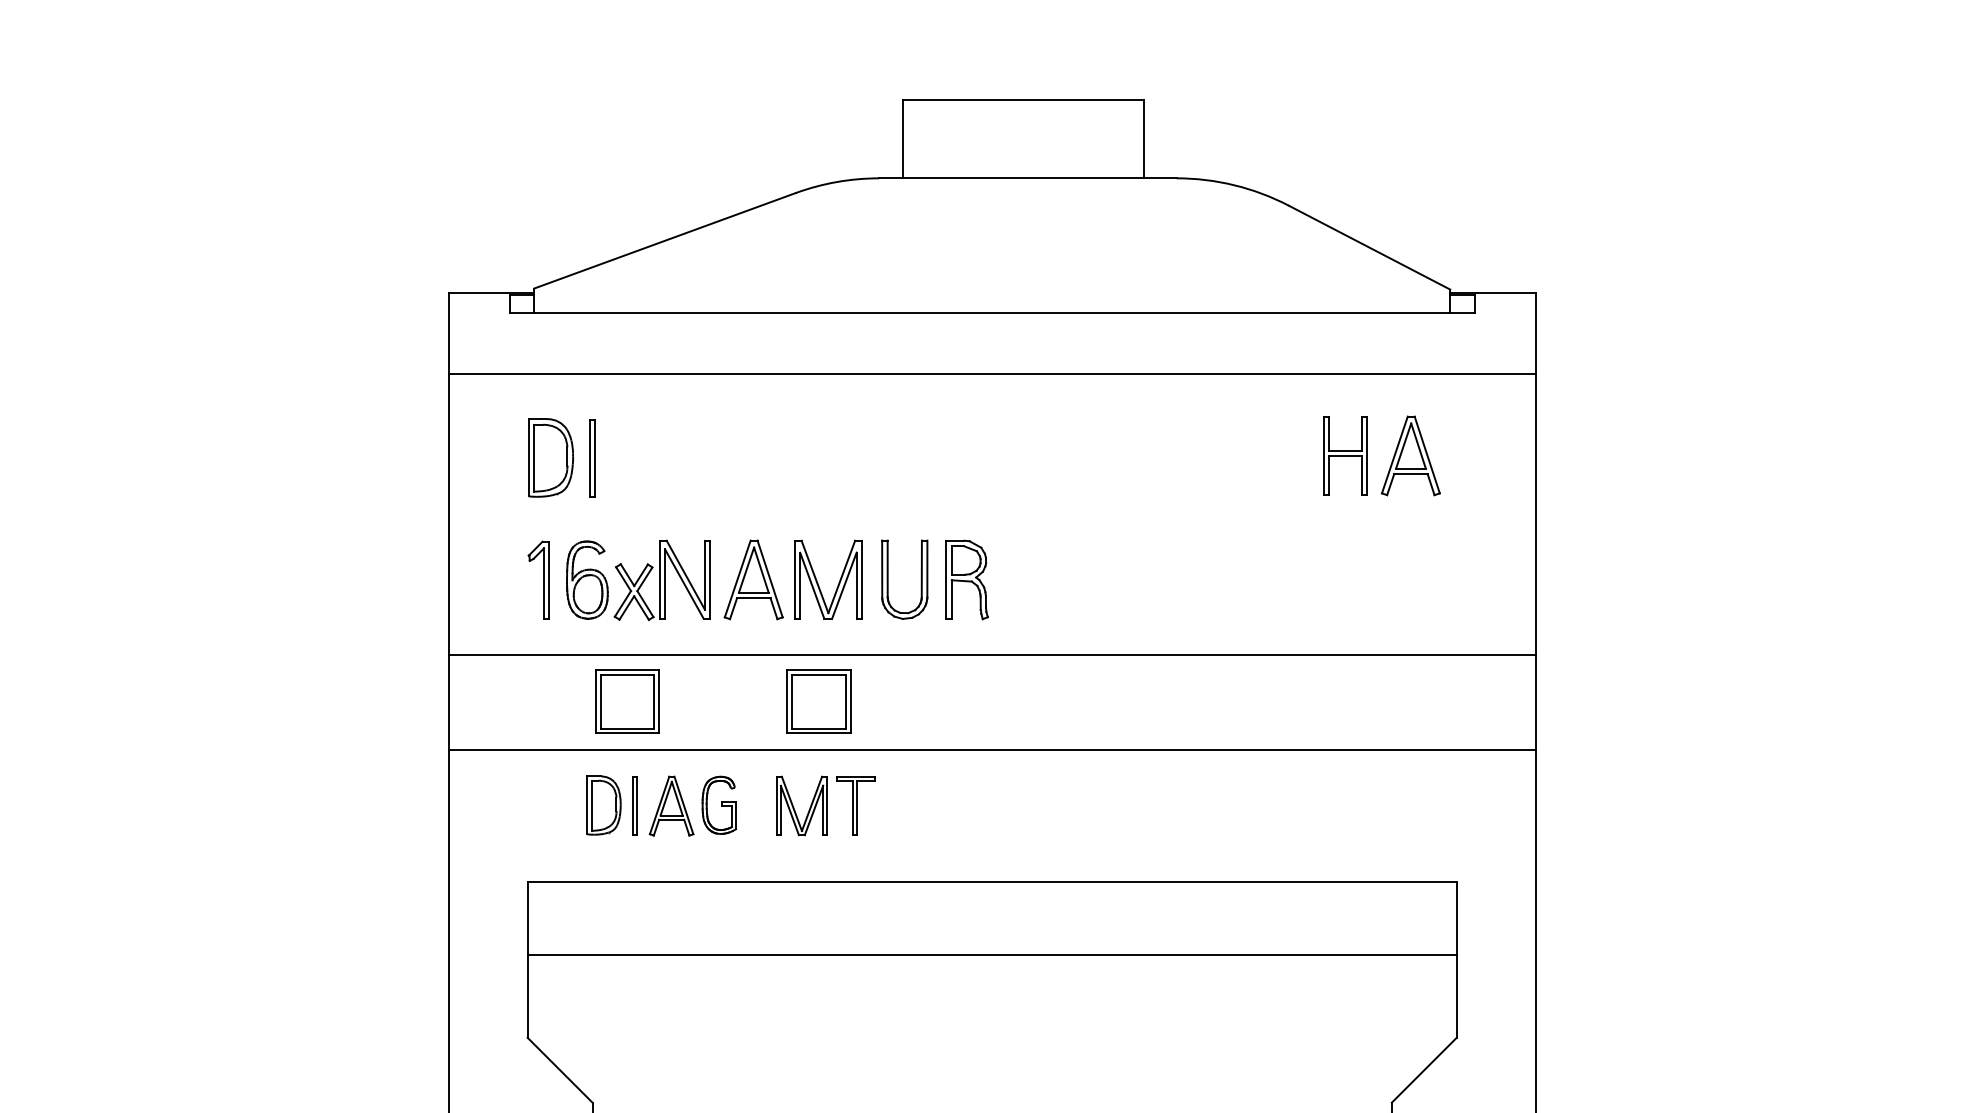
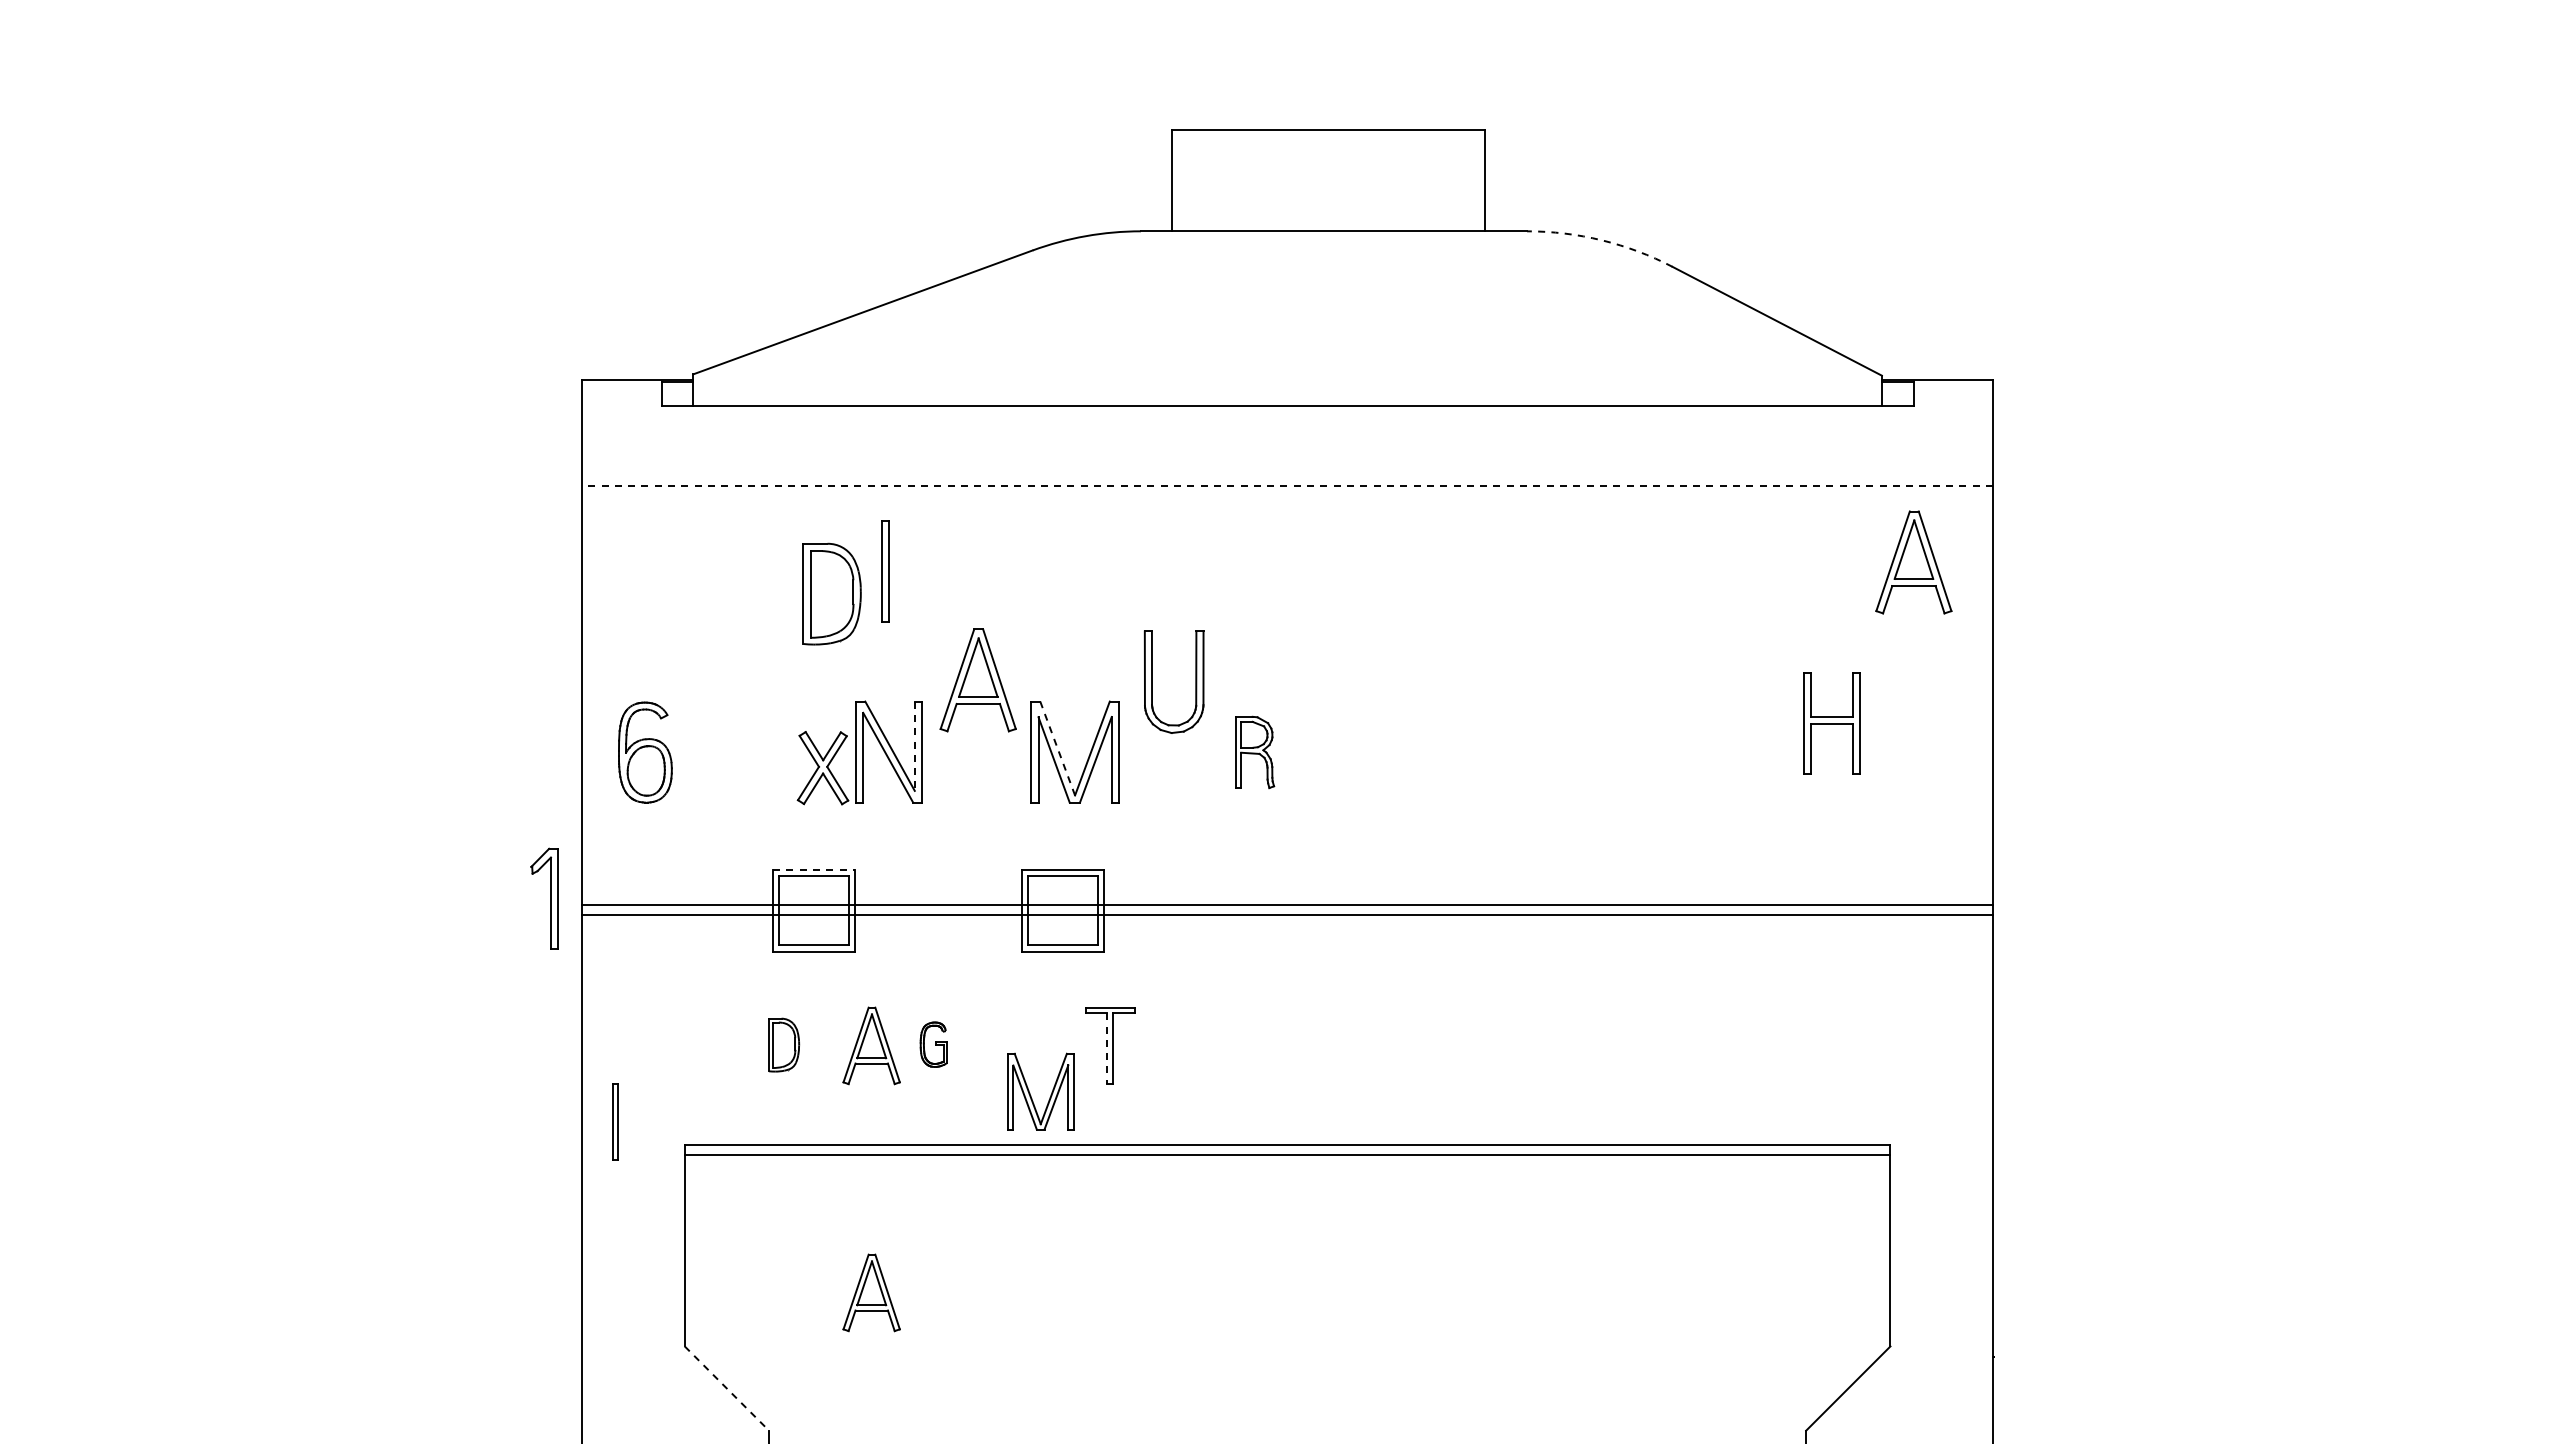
arc: (1234, 185) -> (1601, 240), solid -> dashed
line: (992, 374) -> (1287, 485), solid -> dashed
part: (1345, 455) -> (1831, 723), moved
part: (1410, 455) -> (1913, 562), moved
part: (550, 457) -> (831, 593), moved
part: (592, 458) -> (885, 571), moved
line: (704, 575) -> (914, 746), solid -> dashed
line: (814, 576) -> (1057, 748), solid -> dashed
part: (888, 579) -> (1152, 681), moved
part: (538, 580) -> (544, 898), moved
part: (587, 580) -> (645, 752), moved
part: (753, 580) -> (977, 680), moved
part: (967, 580) -> (1255, 752), size x0.7
line: (992, 655) -> (1287, 915), moved
line: (627, 670) -> (814, 869), solid -> dashed
line: (992, 750) -> (1287, 904), moved
part: (603, 805) -> (783, 1044), size x0.7
part: (635, 805) -> (615, 1121), moved
part: (719, 805) -> (933, 1044), size x0.6
part: (794, 808) -> (1031, 1095), moved
line: (853, 808) -> (1107, 1048), solid -> dashed
line: (992, 955) -> (1287, 1155), moved
part: (671, 996) -> (871, 1292), added
line: (559, 1070) -> (726, 1388), solid -> dashed

